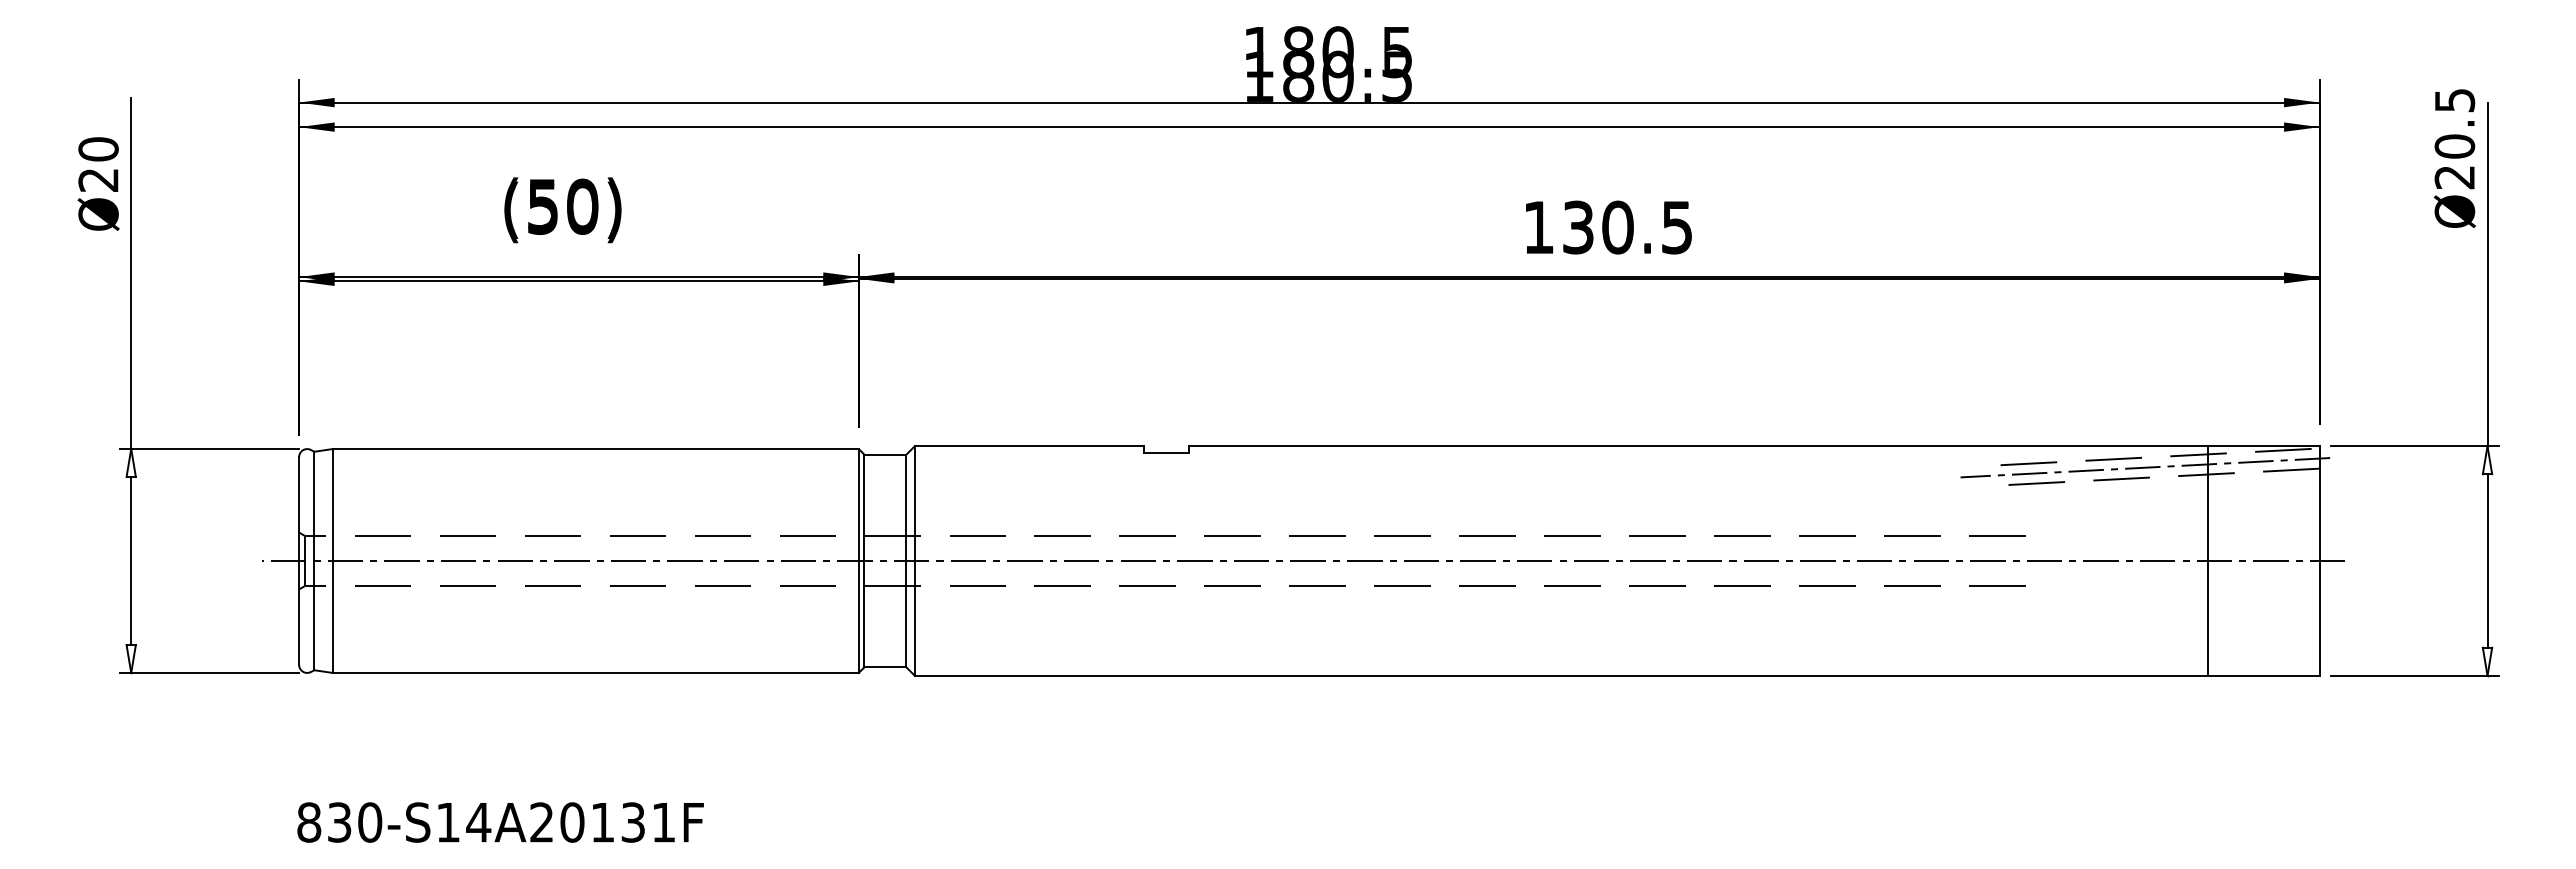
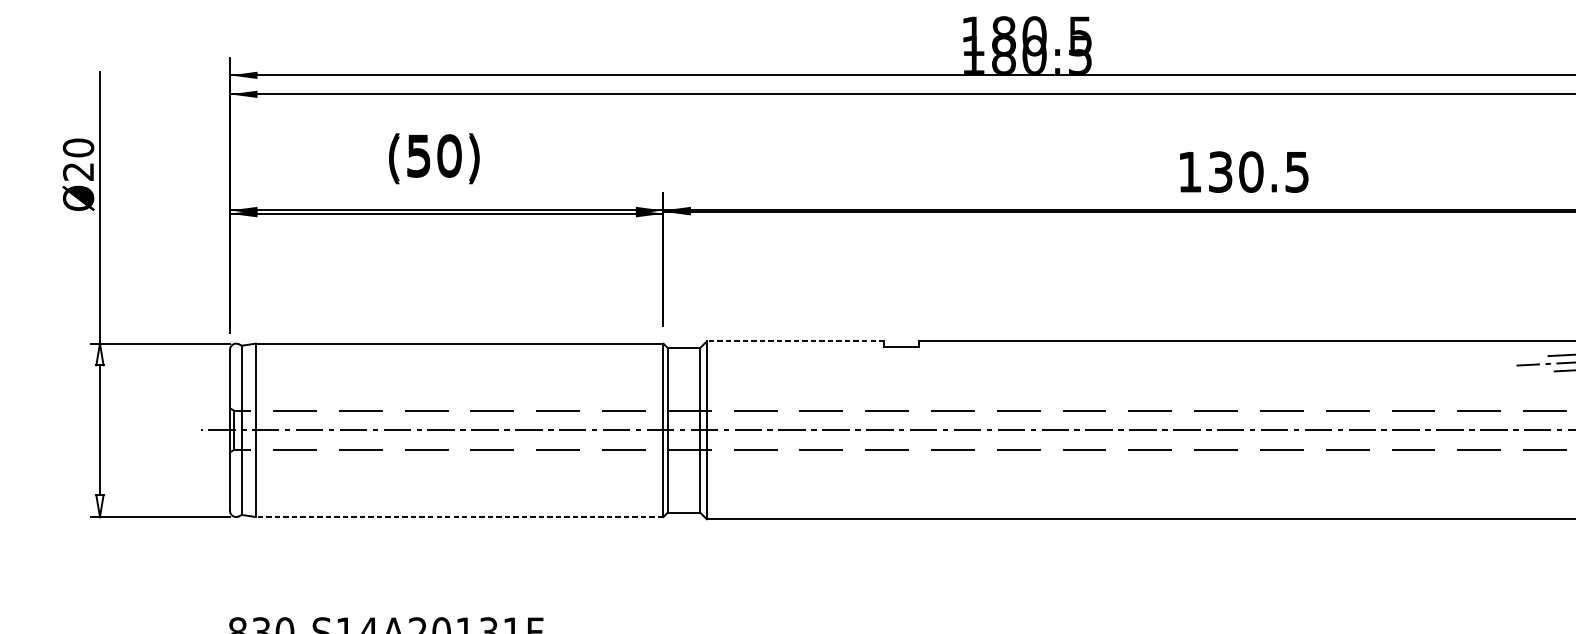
text: (98, 183) -> (78, 174), moved
line: (1029, 446) -> (795, 341), solid -> dashed
line: (595, 672) -> (459, 516), solid -> dashed

